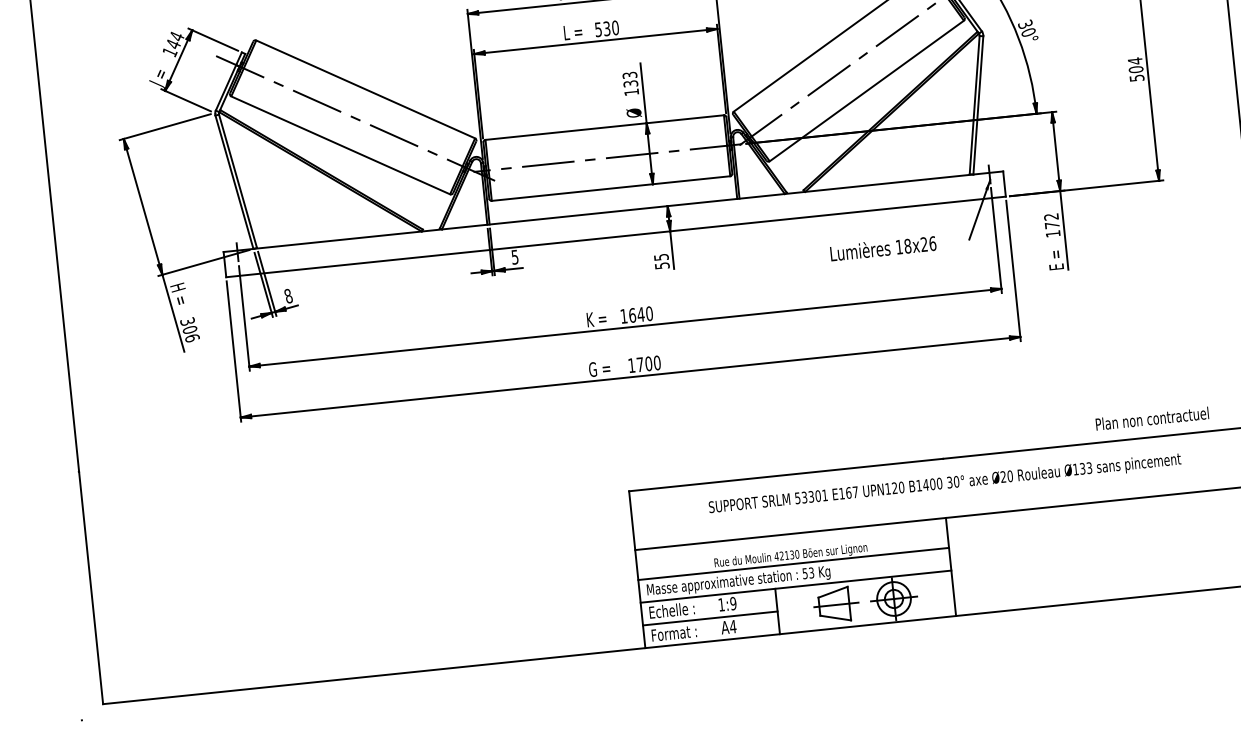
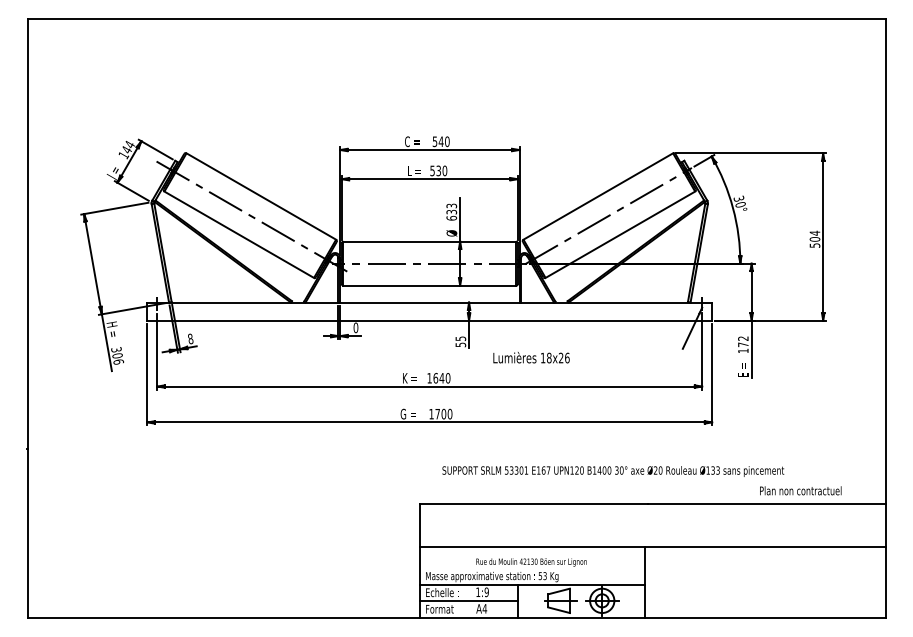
text: (631, 91) -> (451, 217), 133 -> 633
text: (883, 248) -> (531, 357), moved
text: (514, 256) -> (355, 327), 5 -> 0
text: (945, 484) -> (613, 471), moved
line: (793, 564) -> (532, 568), removed

